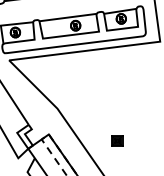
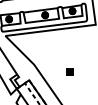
part: (116, 139) -> (69, 71), moved

